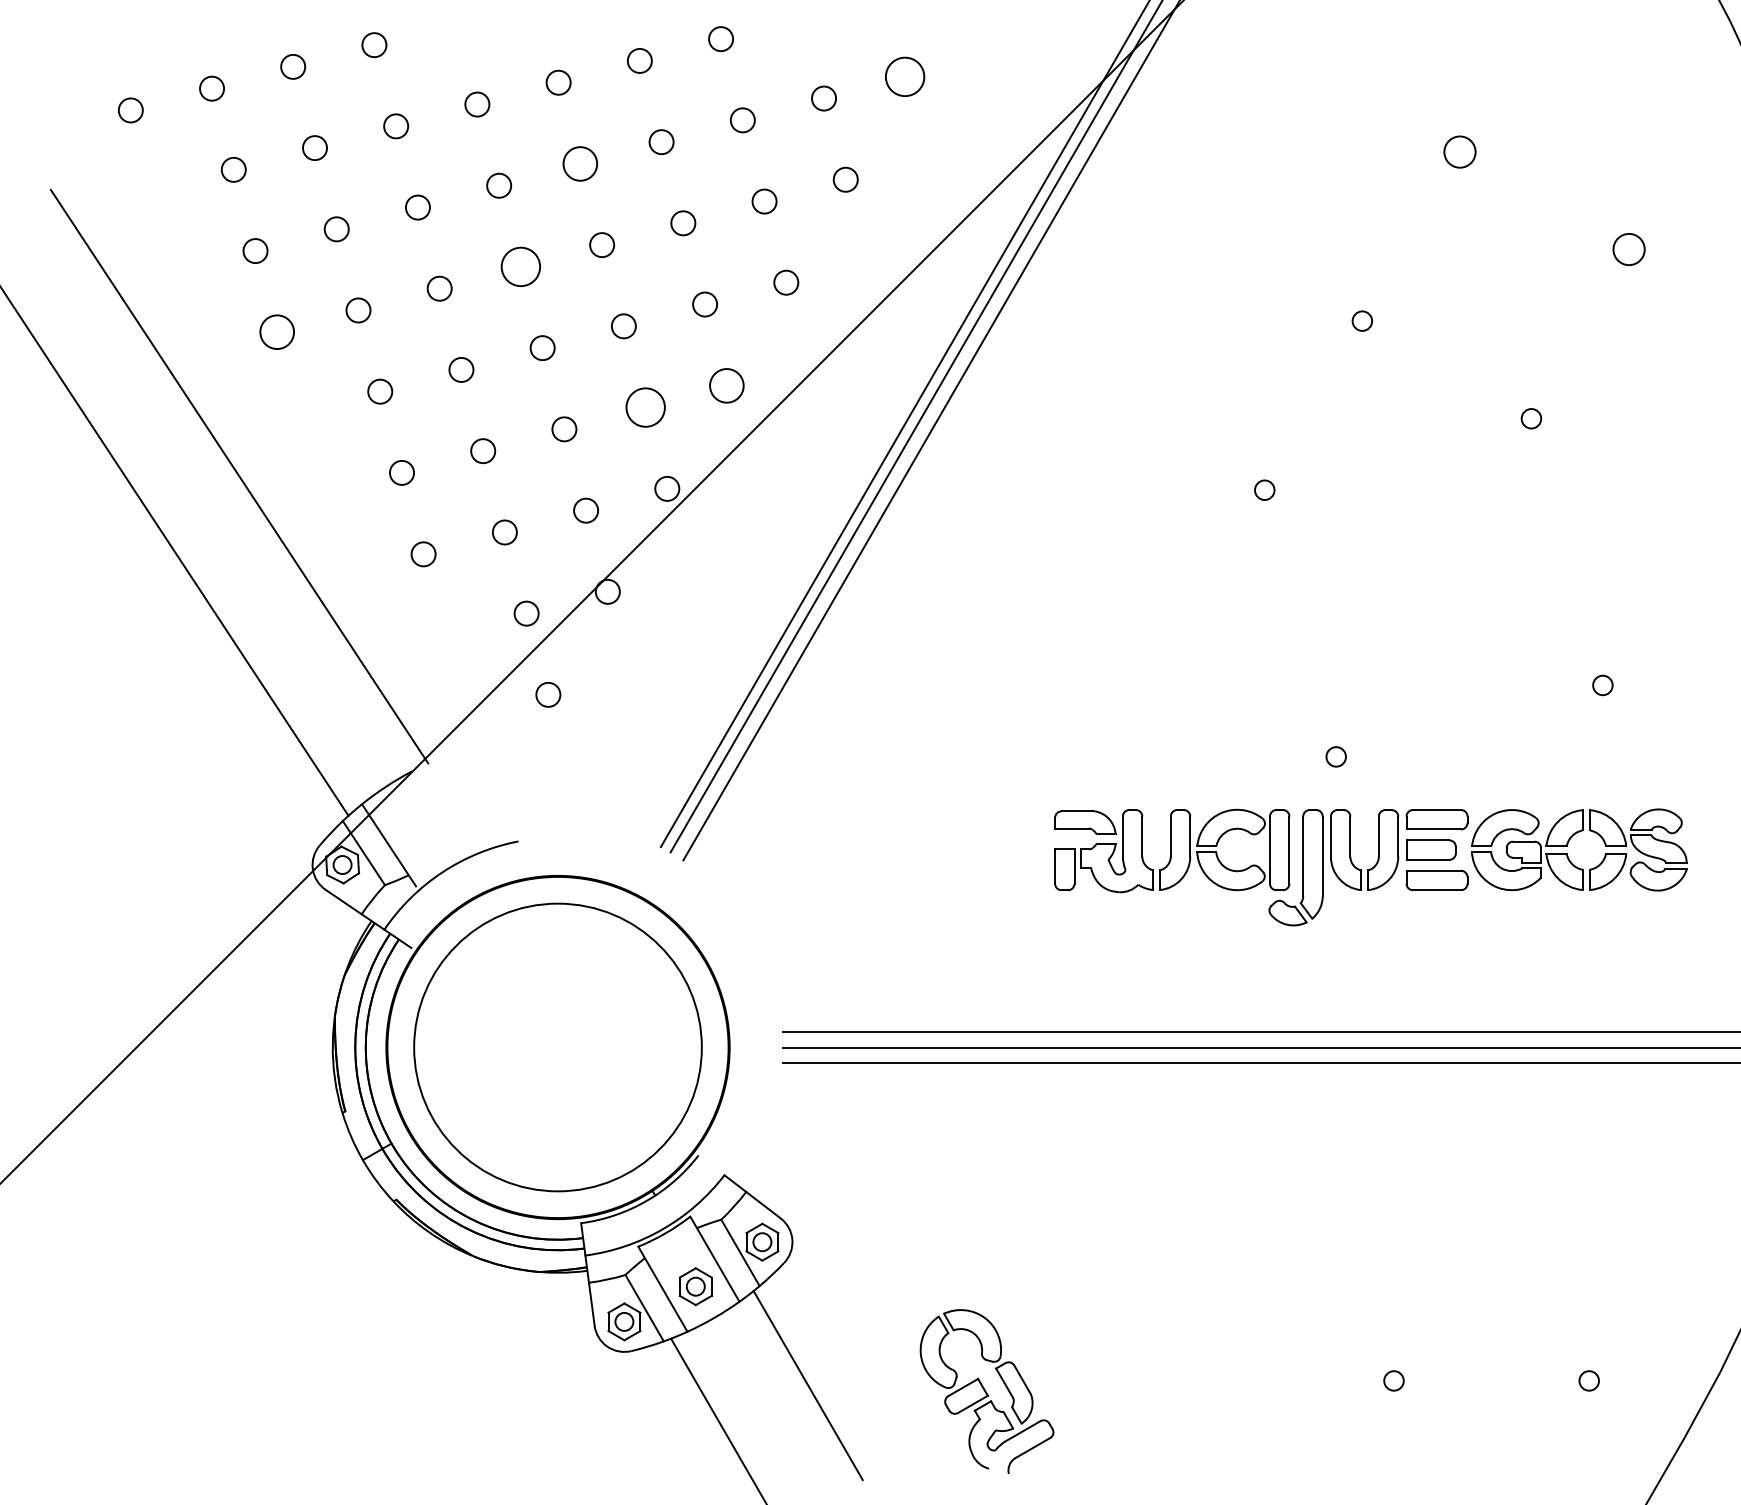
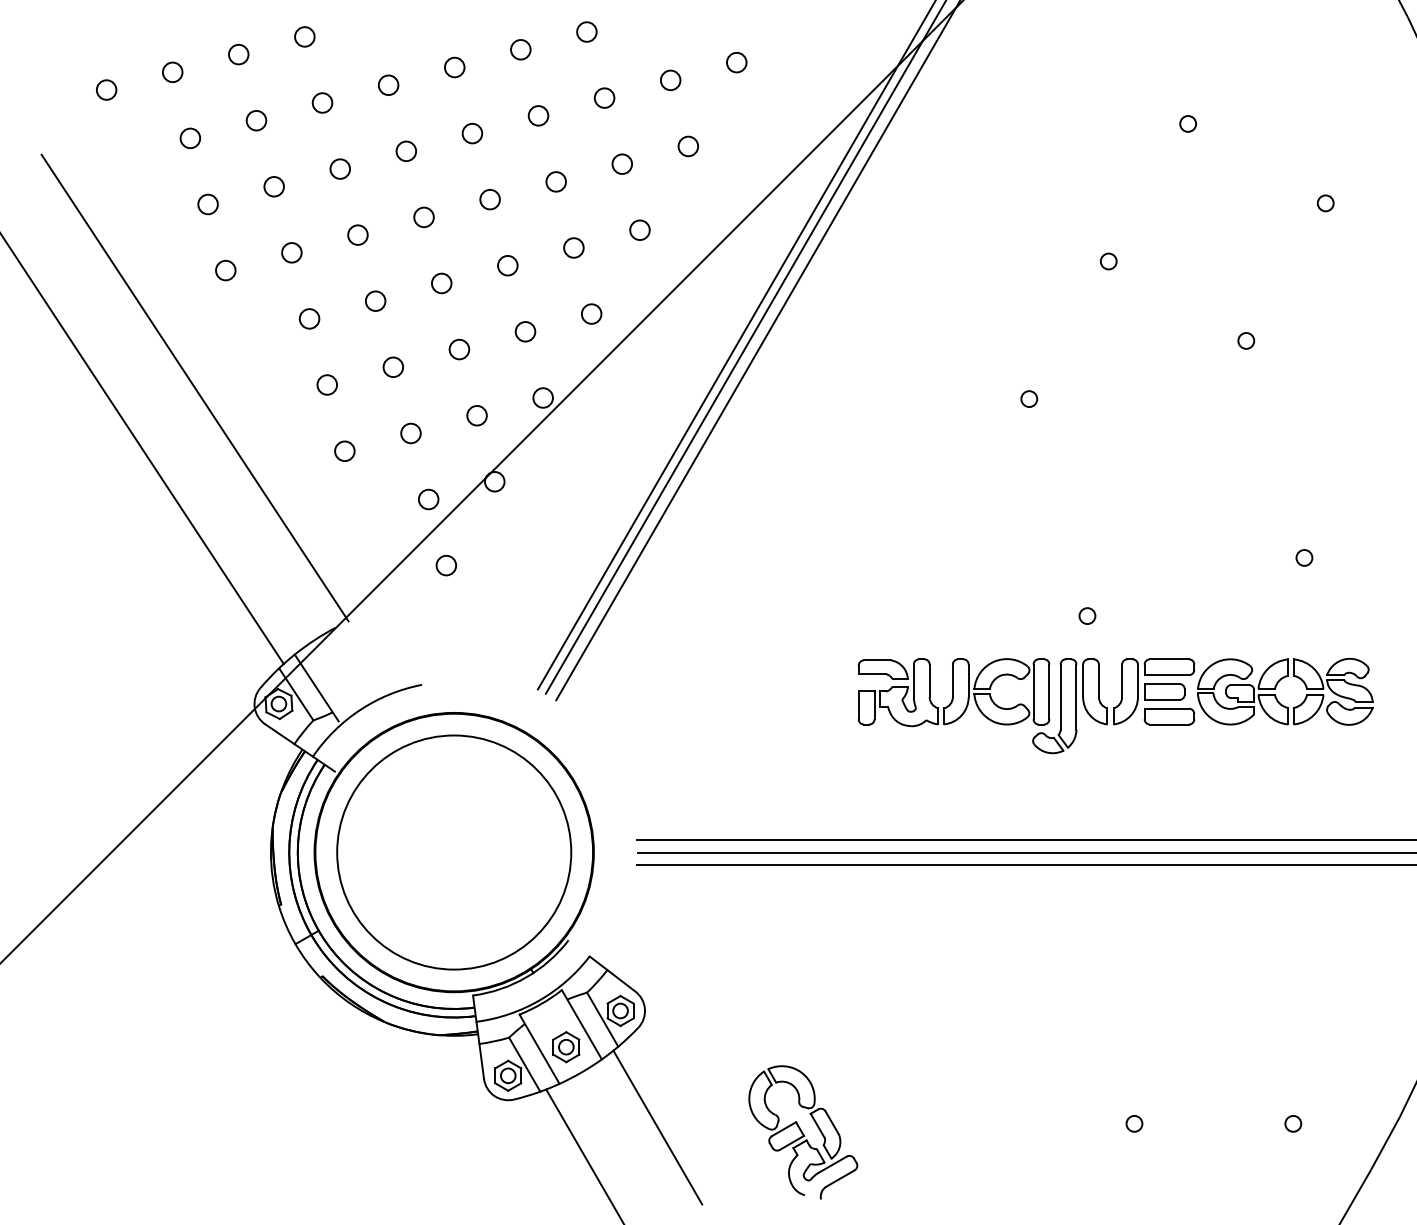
circle: (905, 76) -> (736, 62), size x0.62
circle: (1459, 151) -> (1187, 123), size x0.62
circle: (580, 163) -> (472, 133), size x0.71
circle: (1628, 249) -> (1325, 203), size x0.62
circle: (520, 266) -> (423, 217), size x0.62
circle: (277, 332) -> (225, 270), size x0.71
circle: (726, 385) -> (591, 313), size x0.71
circle: (645, 407) -> (525, 331), size x0.62

